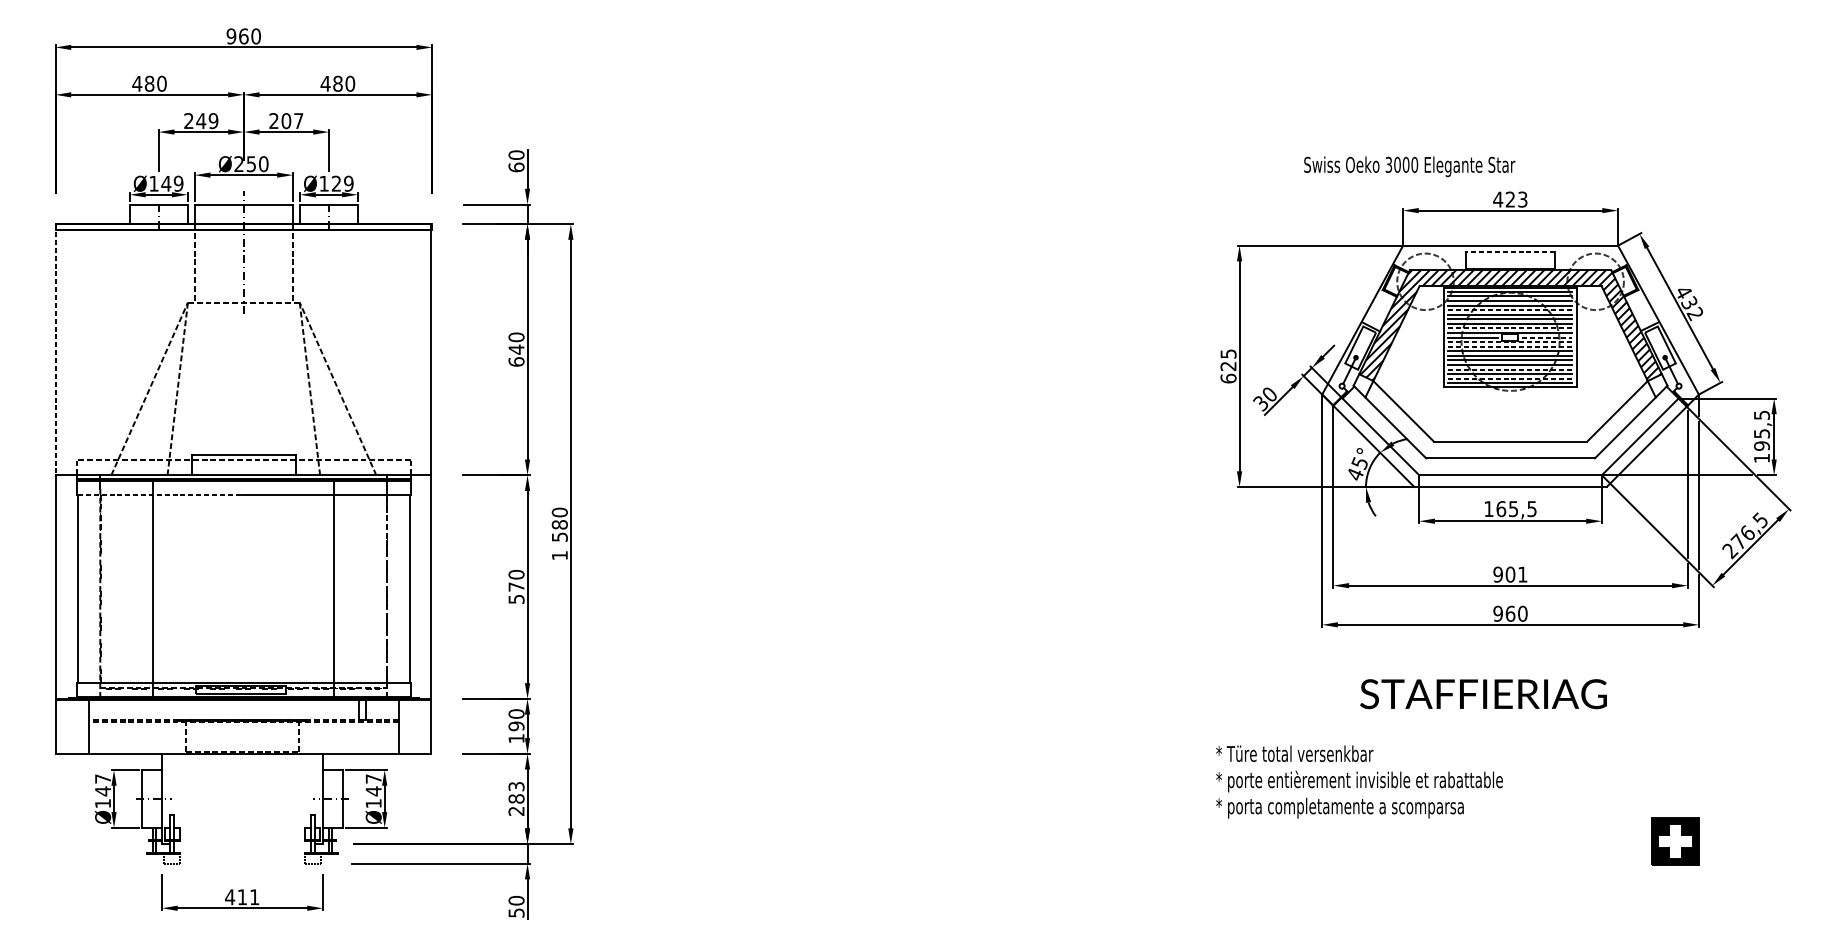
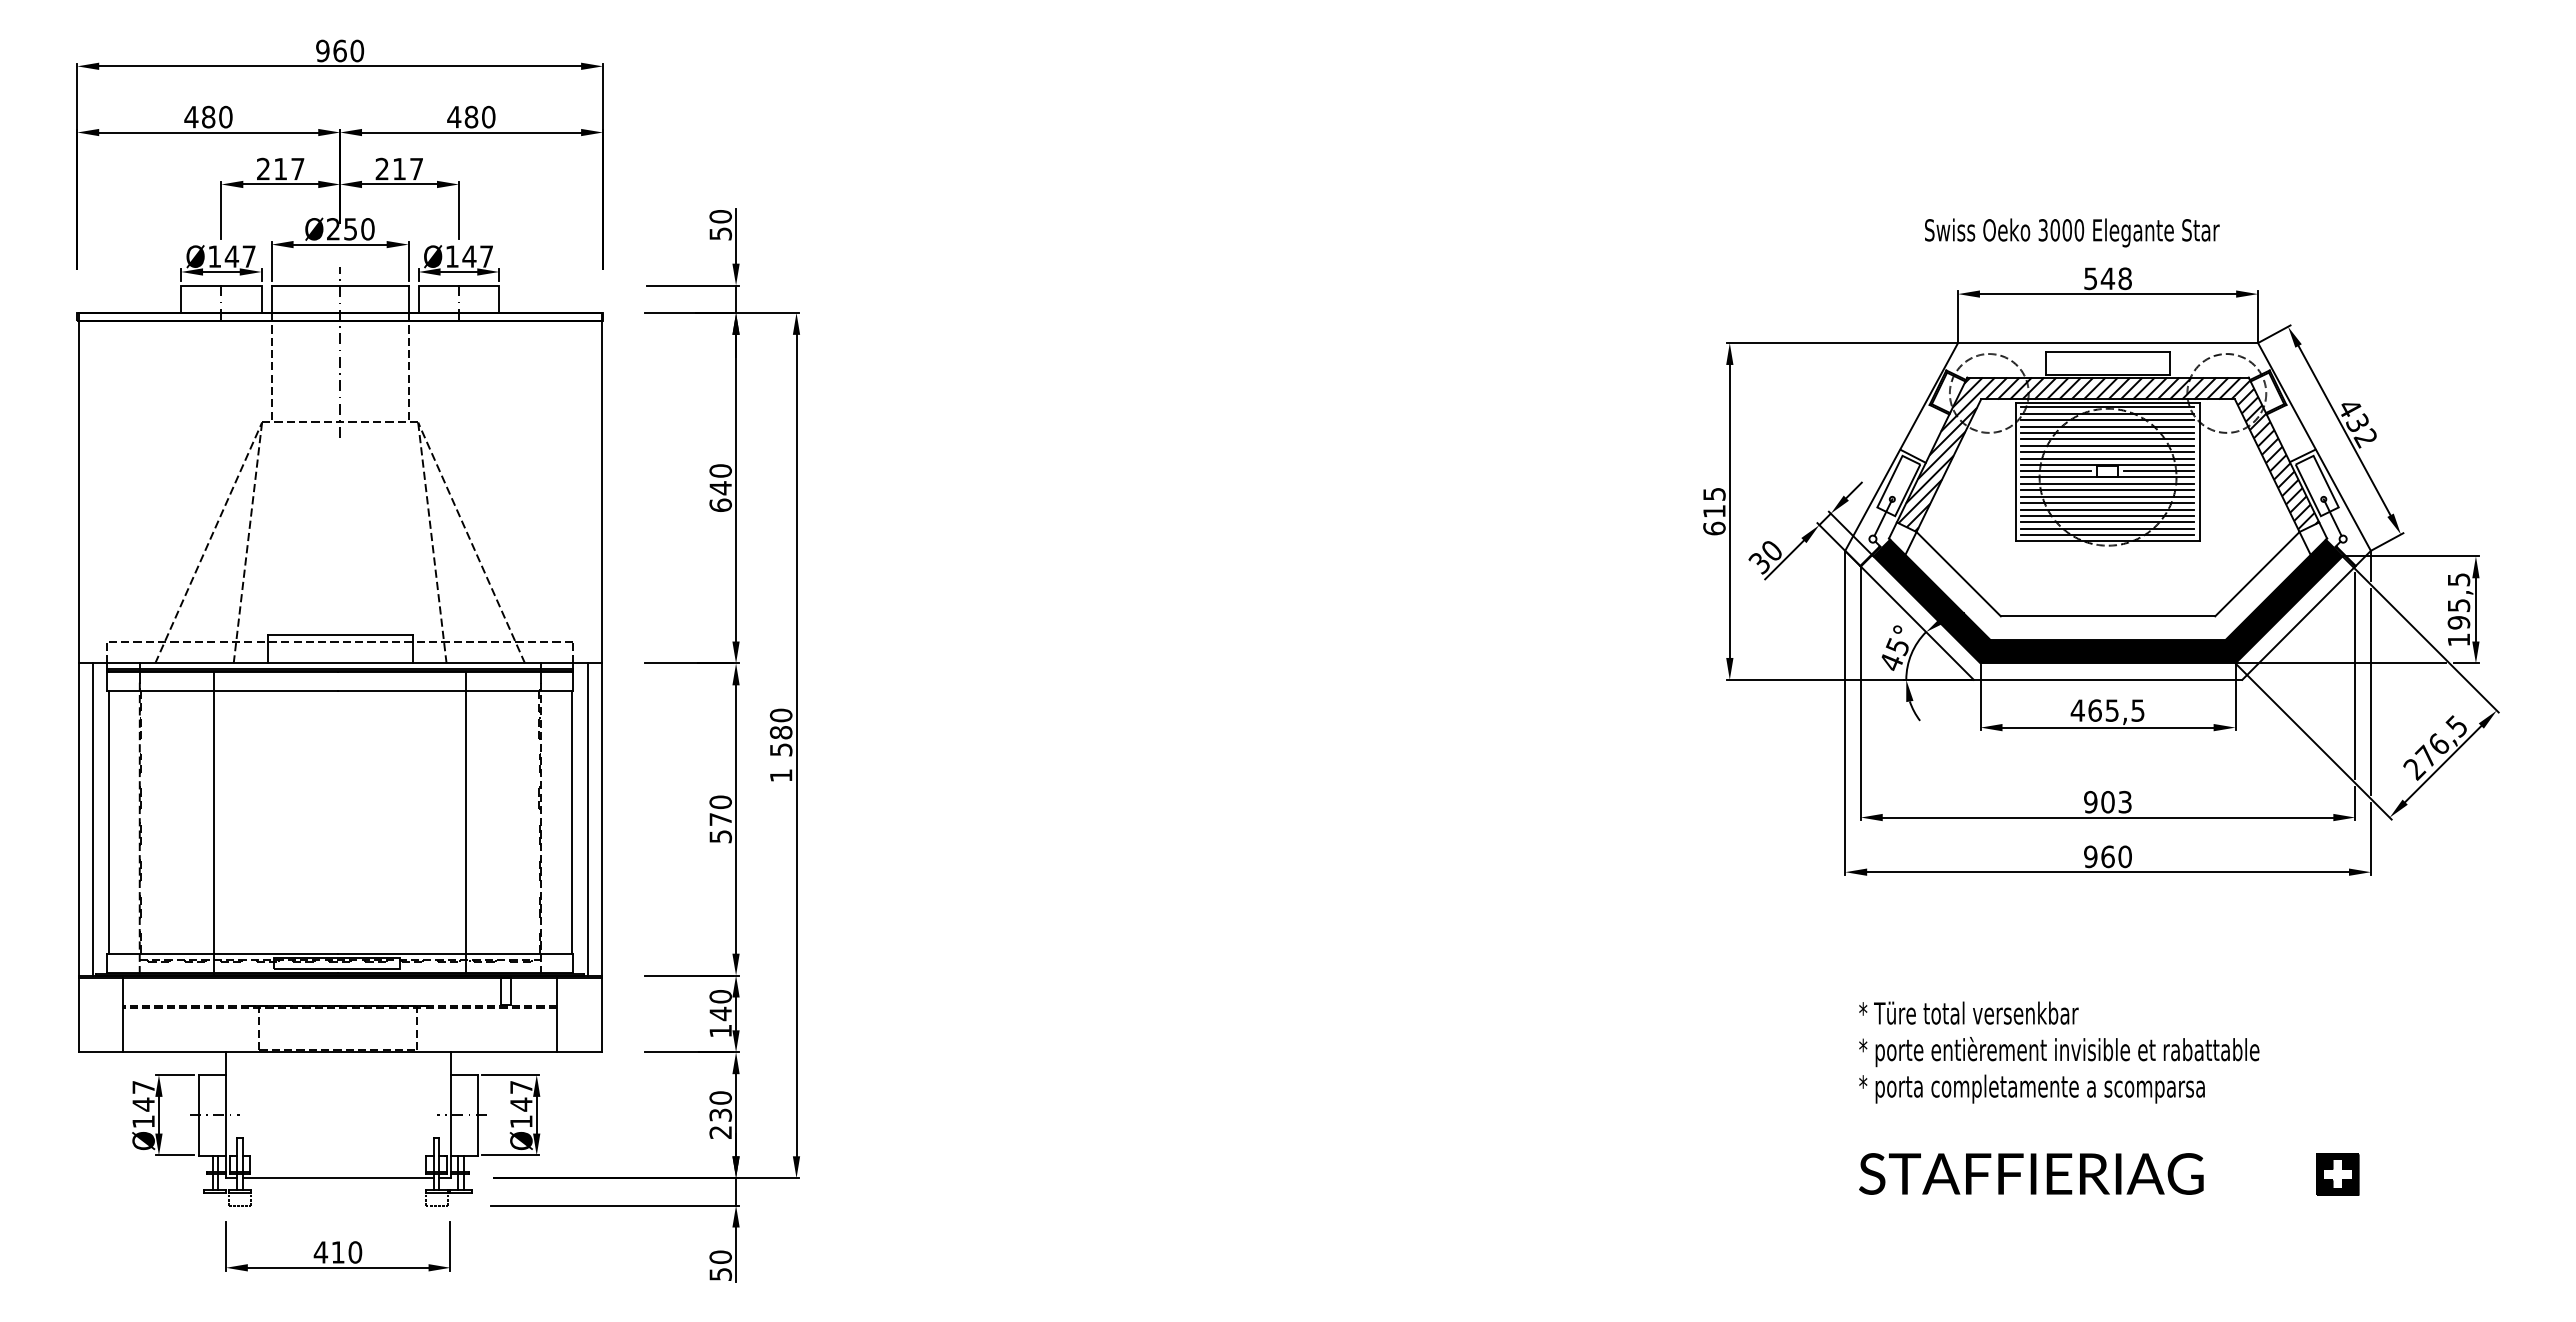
text: (206, 120) -> (288, 168), 249 -> 217
text: (286, 120) -> (399, 168), 207 -> 217
text: (1409, 166) -> (2072, 232), moved
text: (516, 167) -> (720, 233), 60 -> 50
text: (178, 183) -> (248, 256), Ø149 -> Ø147
text: (342, 183) -> (477, 256), Ø129 -> Ø147
text: (1510, 199) -> (2107, 278), 423 -> 548
line: (1510, 252) -> (2107, 352), dashed -> solid
line: (1510, 309) -> (2108, 432), dashed -> solid
line: (1510, 328) -> (2108, 458), dashed -> solid
line: (1546, 337) -> (2158, 471), dashed -> solid
line: (1510, 342) -> (2108, 477), dashed -> solid
line: (1510, 346) -> (2108, 483), dashed -> solid
line: (56, 349) -> (78, 488), dashed -> solid
text: (1228, 366) -> (1714, 511), 625 -> 615
line: (1510, 369) -> (2108, 515), dashed -> solid
line: (1510, 378) -> (2108, 528), dashed -> solid
fill: (1510, 430) -> (2107, 601), added
line: (160, 494) -> (223, 690), dashed -> solid
text: (1488, 508) -> (2077, 710), 165,5 -> 465,5
text: (1522, 574) -> (2124, 801), 901 -> 903
line: (66, 587) -> (92, 819), added
line: (421, 587) -> (587, 819), added
text: (1483, 693) -> (2031, 1173), moved
text: (516, 726) -> (720, 1013), 190 -> 140
text: (1359, 781) -> (2059, 1052), moved
text: (516, 792) -> (720, 1106), 283 -> 230
part: (1674, 841) -> (2337, 1174), size x0.62
line: (241, 844) -> (337, 1178), added
text: (254, 897) -> (355, 1252), 411 -> 410

